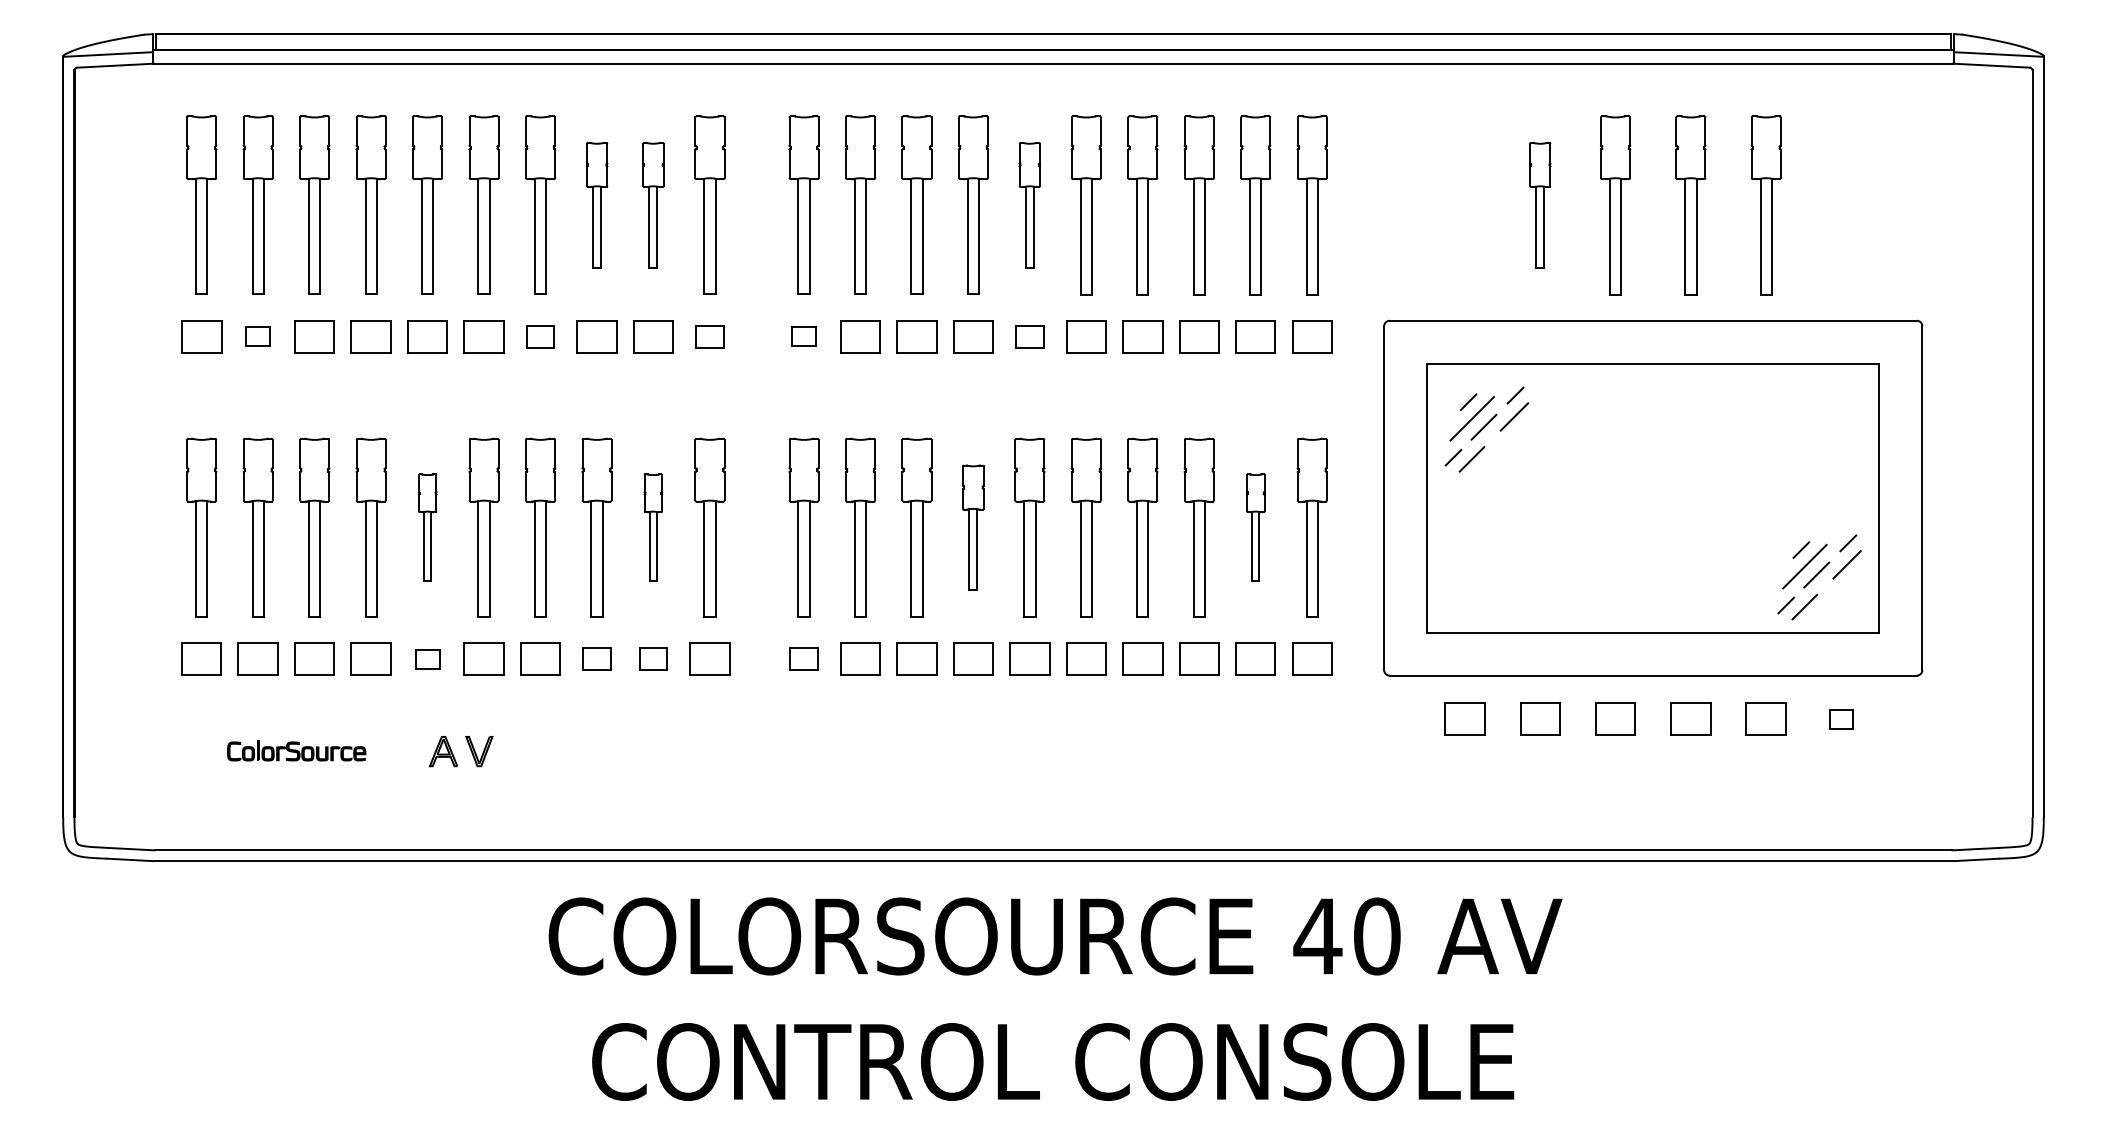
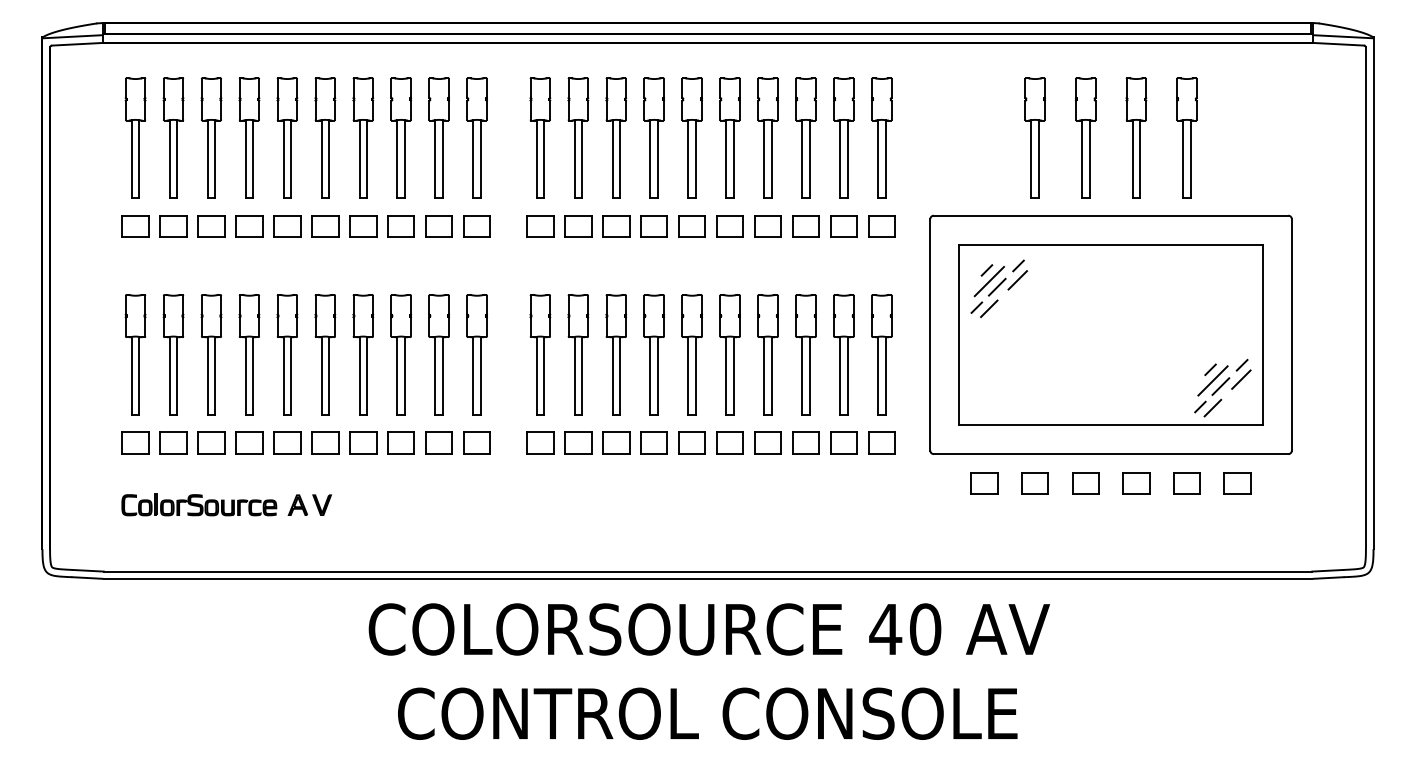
part: (597, 204) -> (401, 137), size x1.43
part: (652, 204) -> (438, 137), size x1.43
part: (1028, 204) -> (691, 137), size x1.43
part: (1539, 204) -> (1034, 137), size x1.43
part: (258, 336) -> (173, 226), size x1.67
part: (540, 336) -> (363, 226), size x1.43
part: (709, 336) -> (476, 226), size x1.43
part: (804, 336) -> (540, 226), size x1.67
part: (1028, 336) -> (691, 226), size x1.43
part: (427, 527) -> (287, 354), size x1.67
part: (652, 527) -> (438, 354), size x1.67
part: (972, 527) -> (653, 354), size x1.43
part: (1255, 527) -> (843, 354), size x1.67
part: (427, 658) -> (287, 442), size x1.67
part: (595, 658) -> (400, 442), size x1.43
part: (652, 658) -> (438, 442), size x1.43
part: (804, 658) -> (540, 442), size x1.43
part: (1841, 719) -> (1237, 483), size x1.67
part: (296, 750) -> (199, 504), size x1.67

